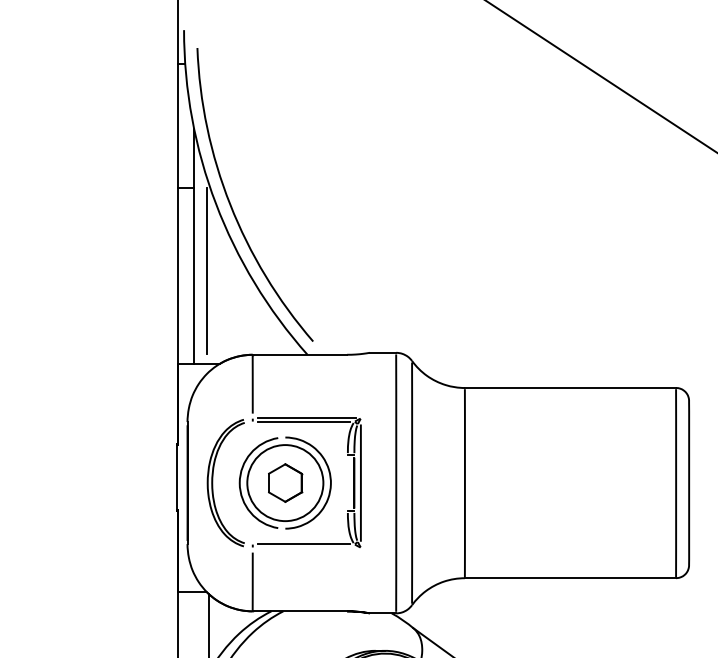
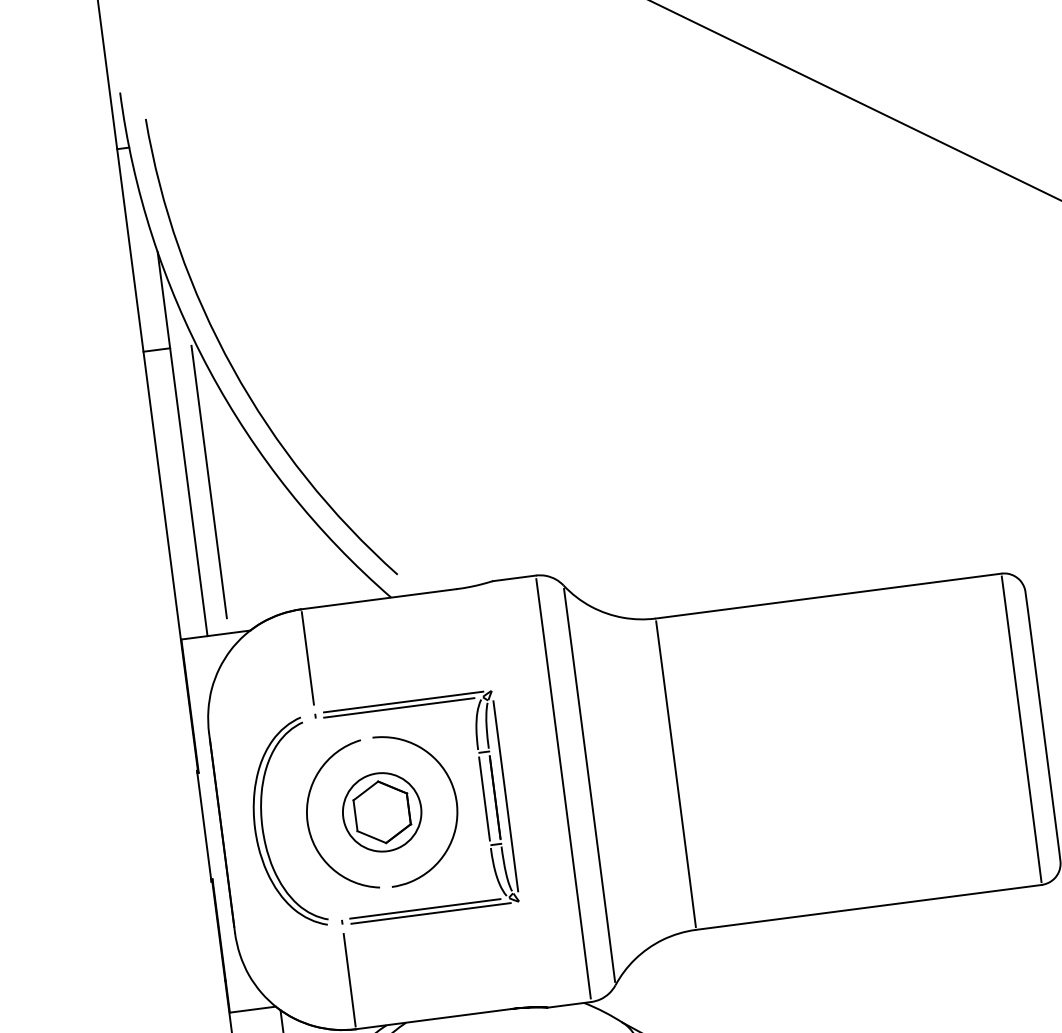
circle: (285, 482) -> (382, 811), size x0.62
line: (347, 482) -> (483, 798), added
line: (306, 547) -> (430, 913), added

